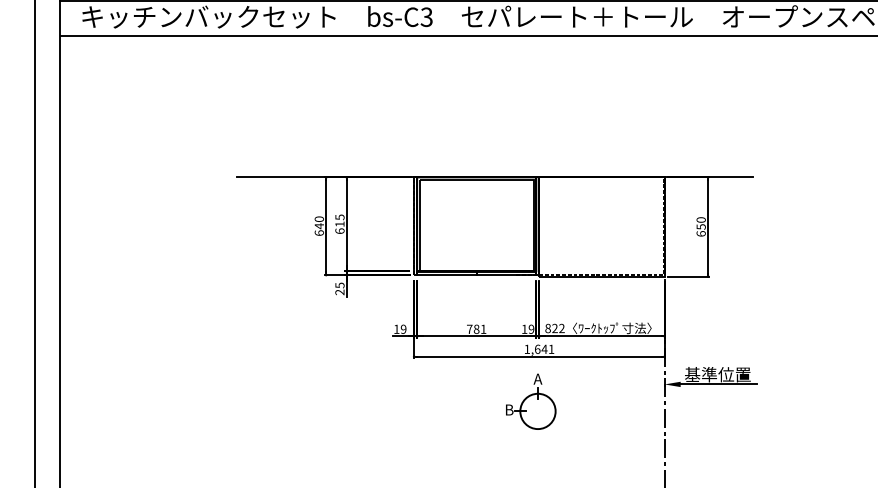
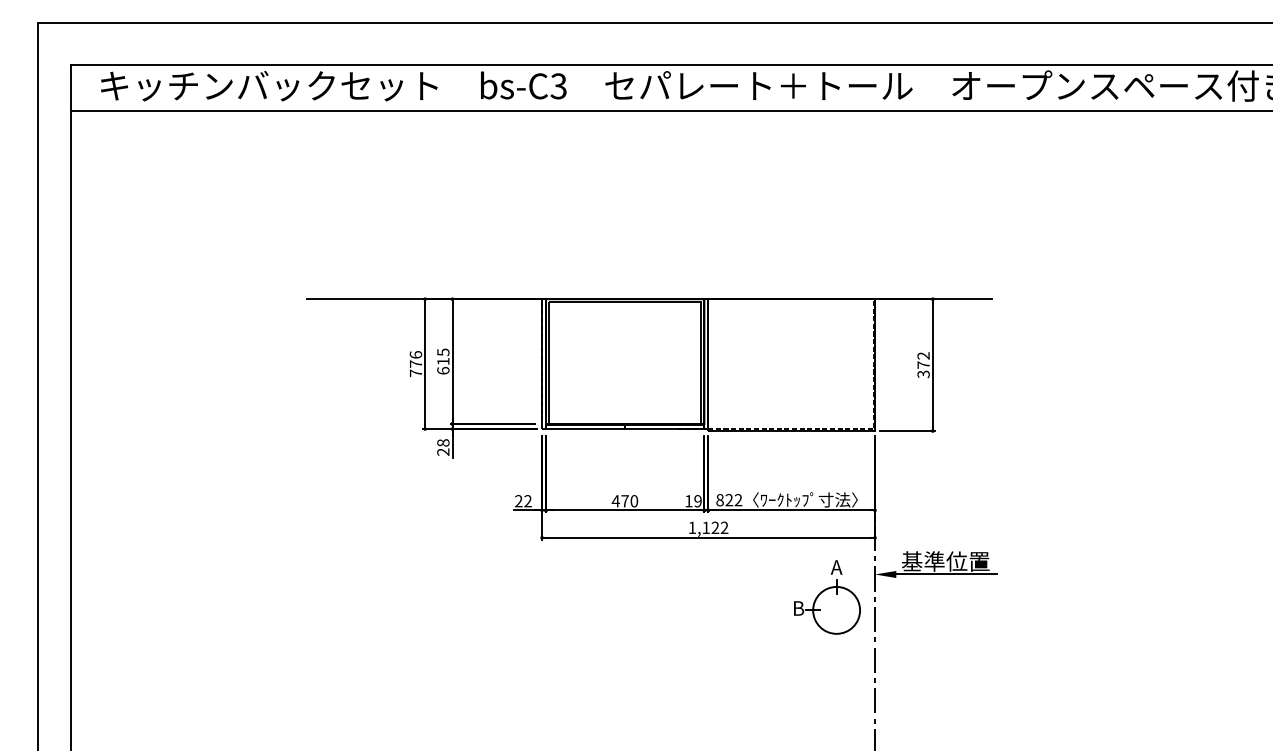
text: (319, 226) -> (415, 364), 640 -> 776
text: (701, 227) -> (923, 365), 650 -> 372
text: (340, 285) -> (443, 442), 25 -> 28
text: (400, 329) -> (523, 501), 19 -> 22
text: (476, 329) -> (624, 501), 781 -> 470
text: (544, 349) -> (715, 527), 1,641 -> 1,122
part: (531, 401) -> (827, 597), moved

